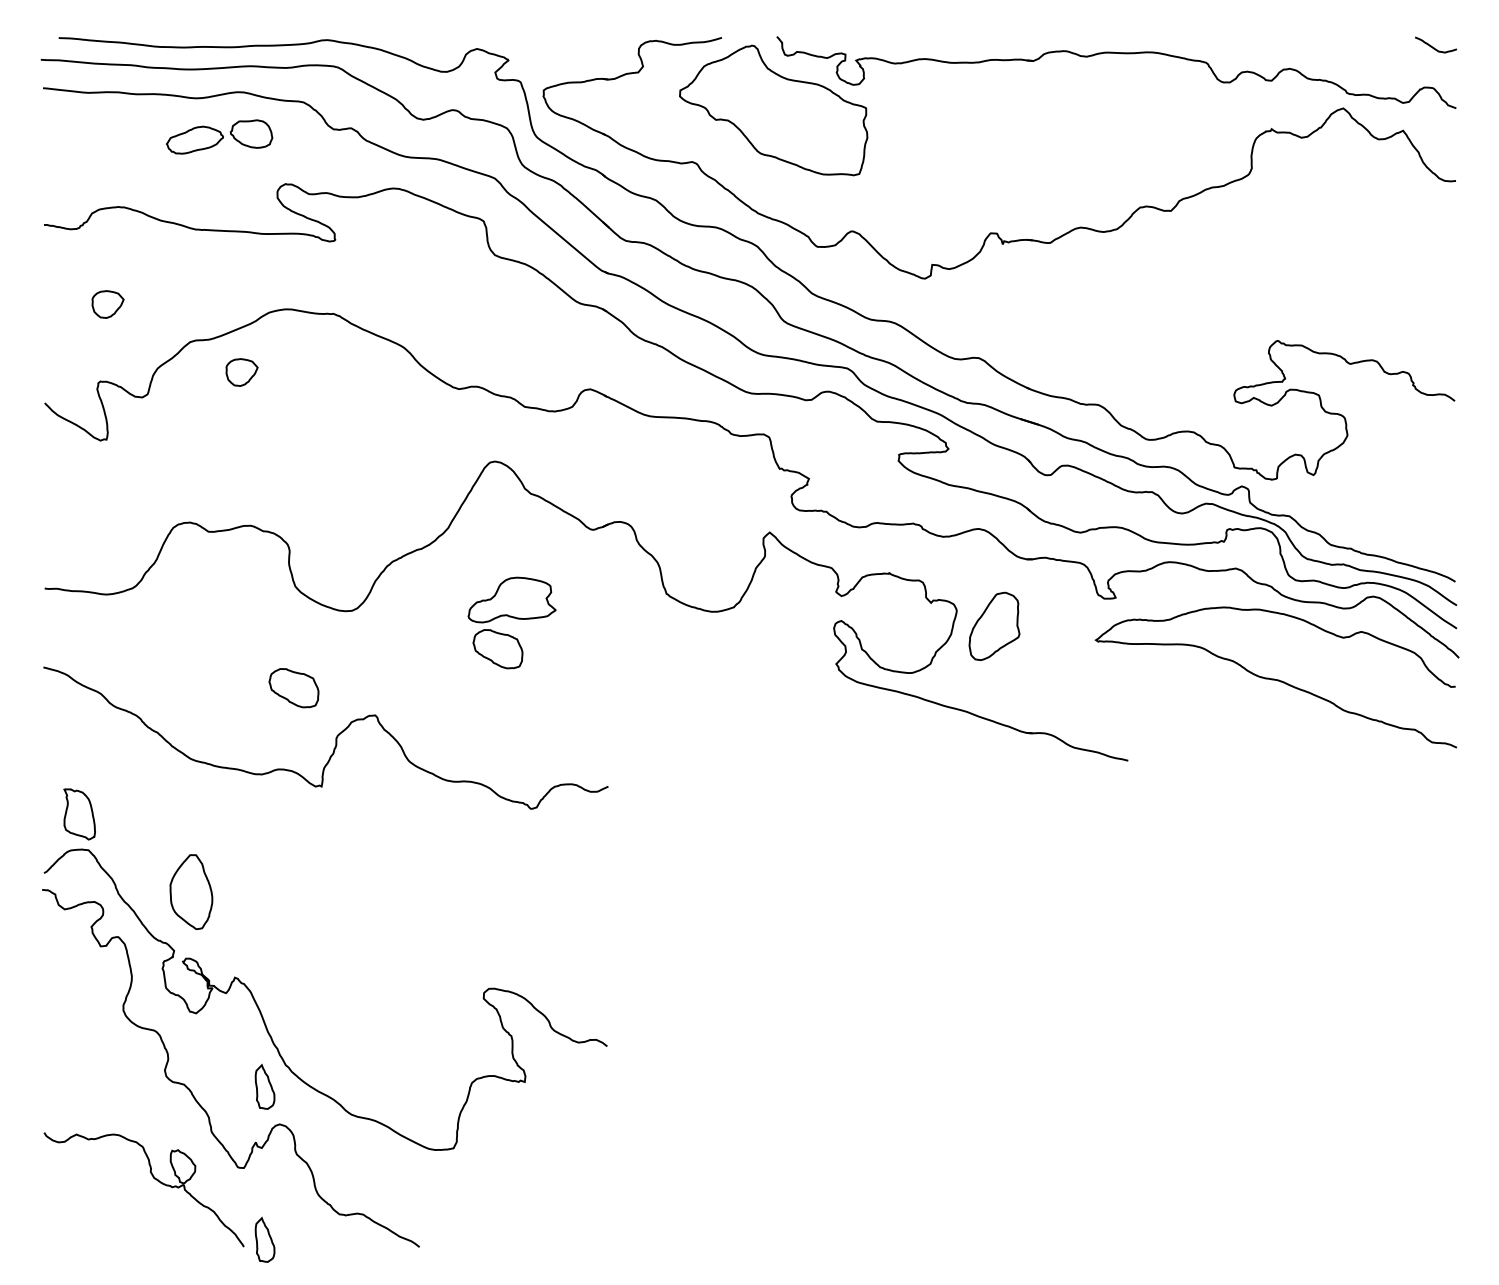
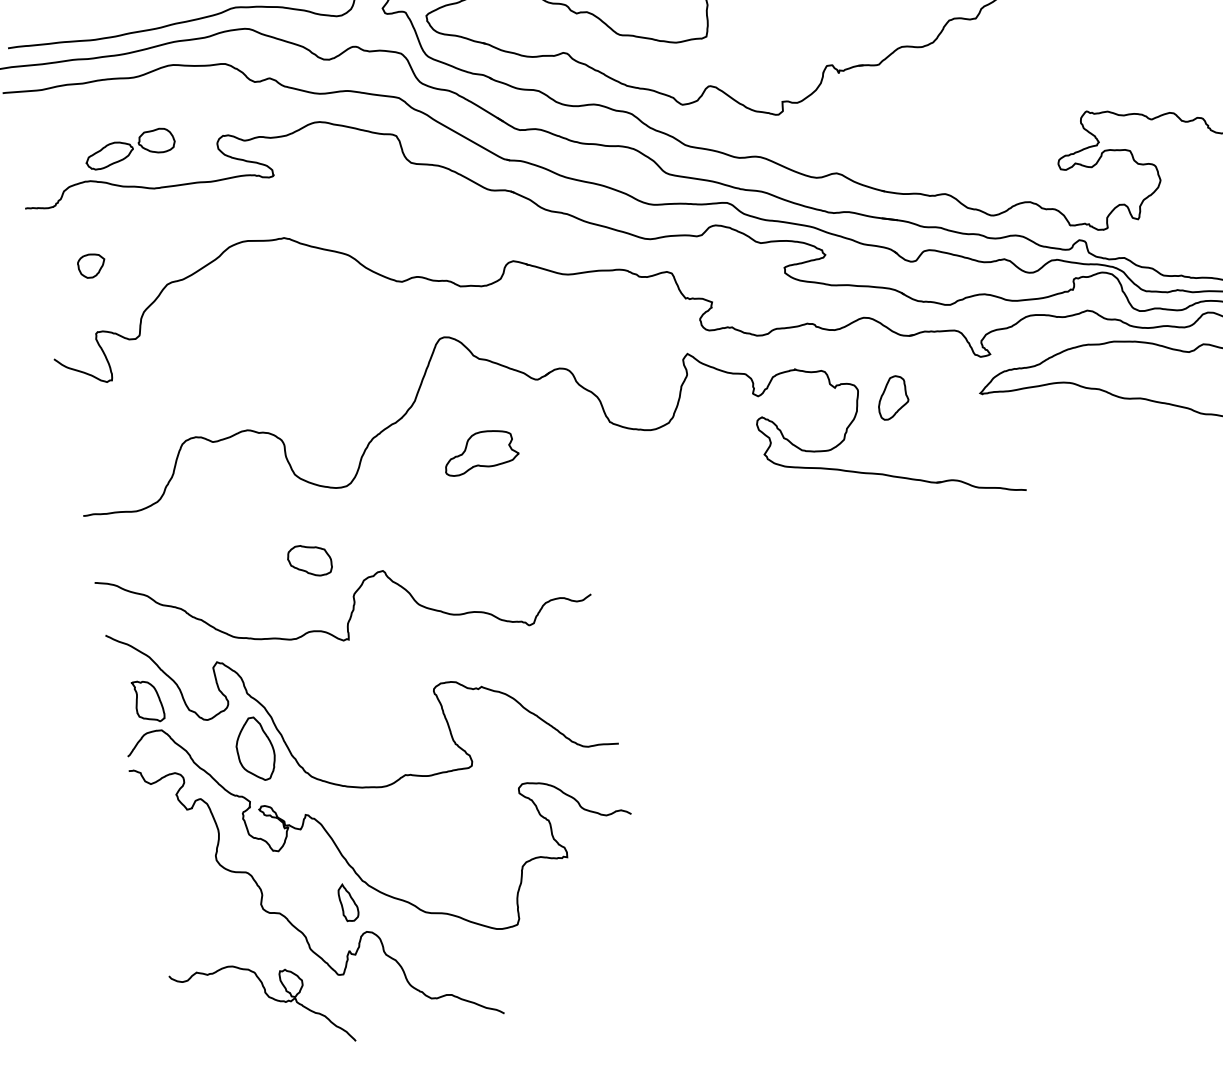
part: (219, 136) -> (129, 148), moved
part: (241, 372) -> (215, 302), removed
part: (994, 626) -> (892, 397), size x0.71
part: (497, 649) -> (475, 495), removed
curve: (407, 860) -> (433, 688), added
part: (264, 1239) -> (372, 1031), removed

